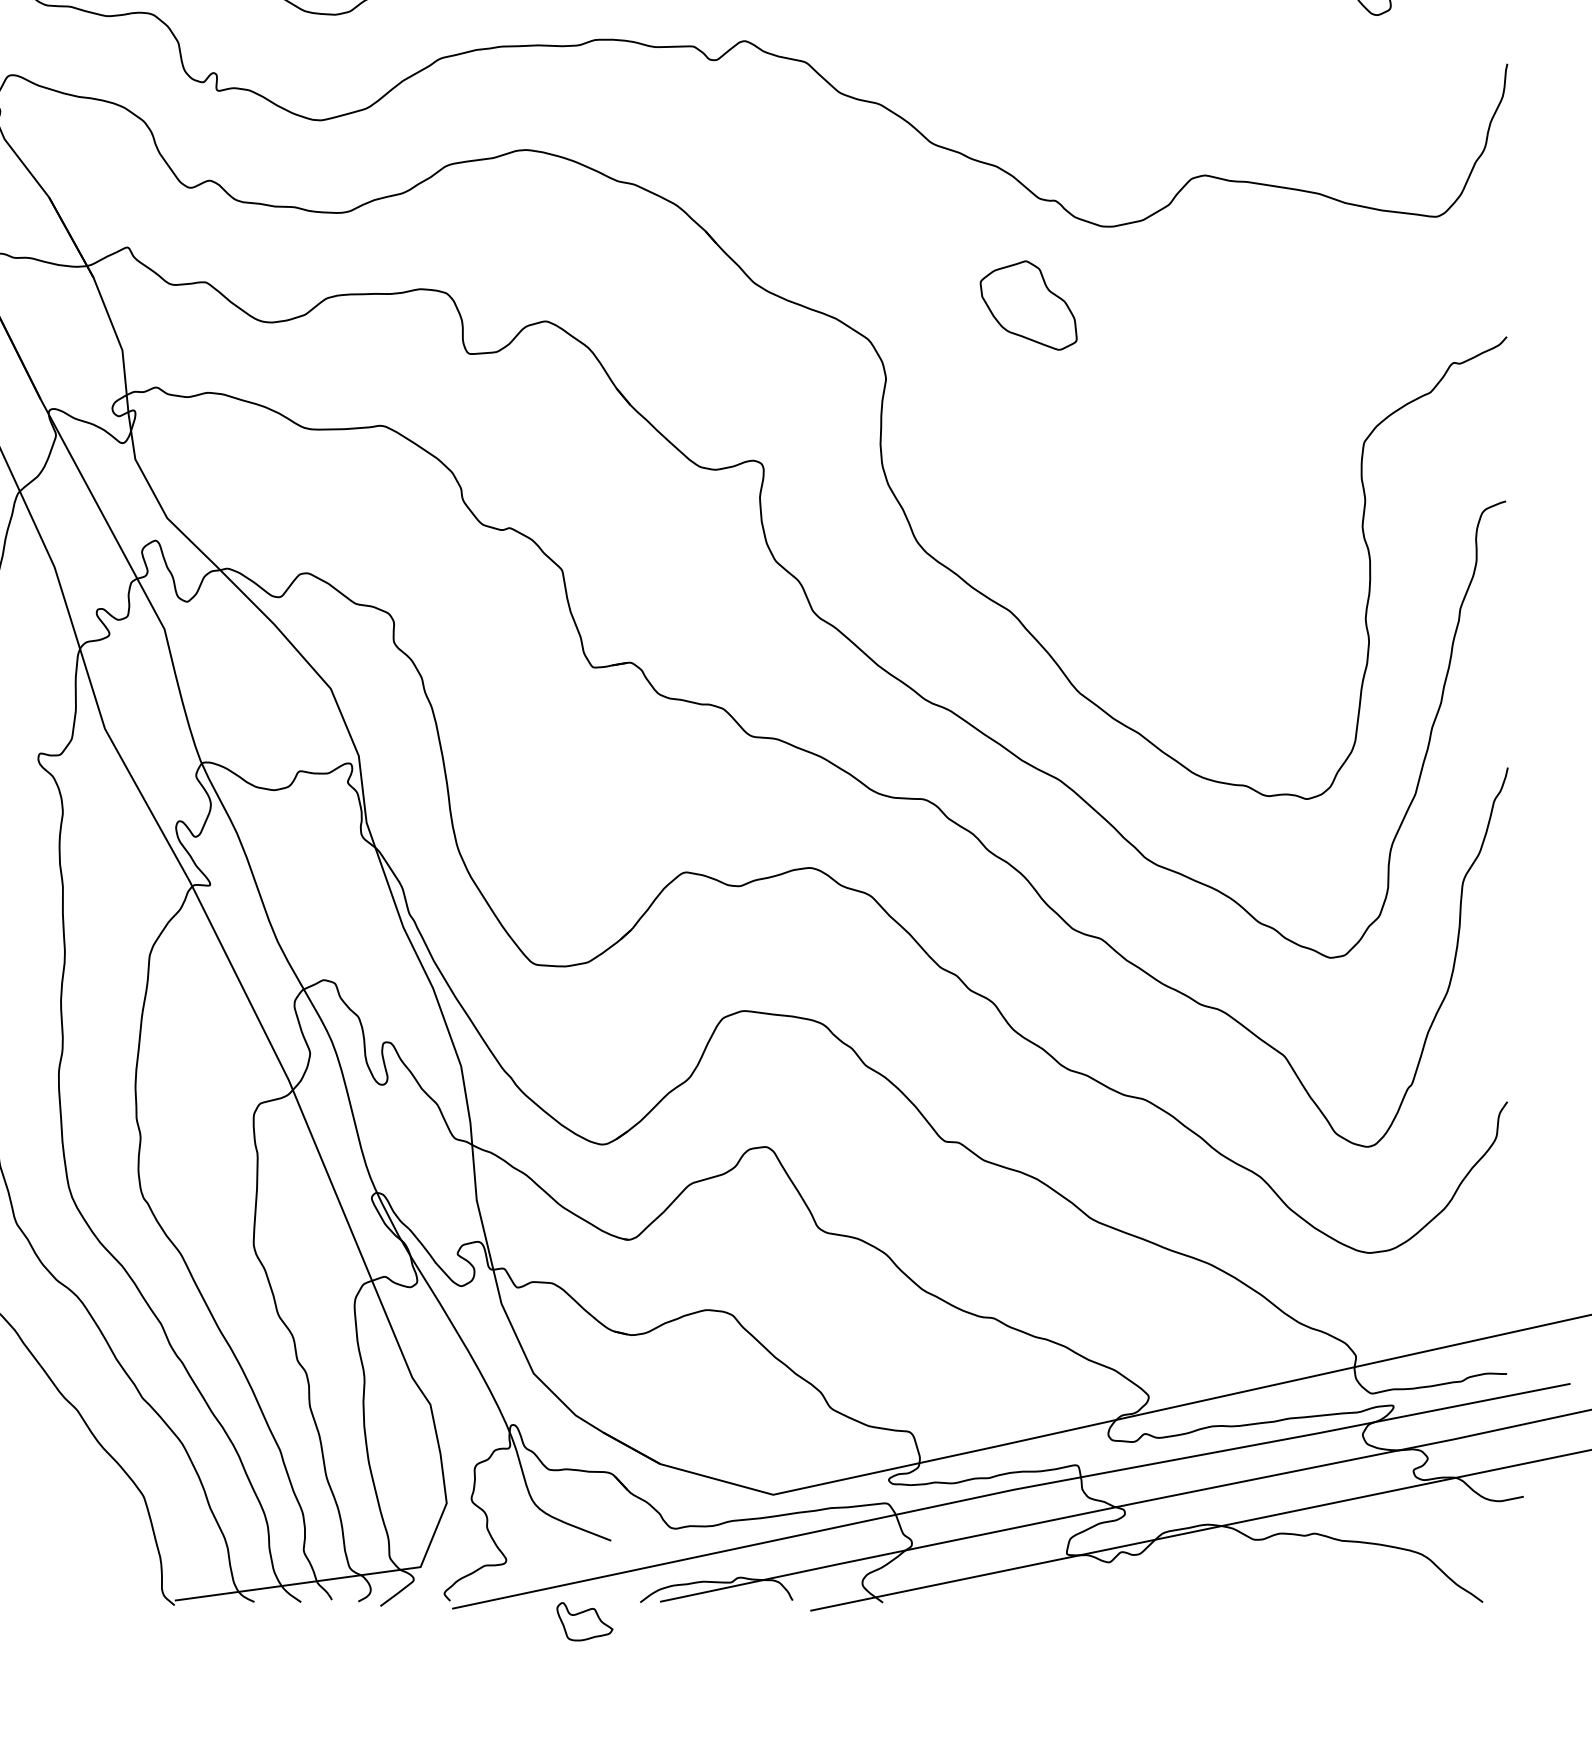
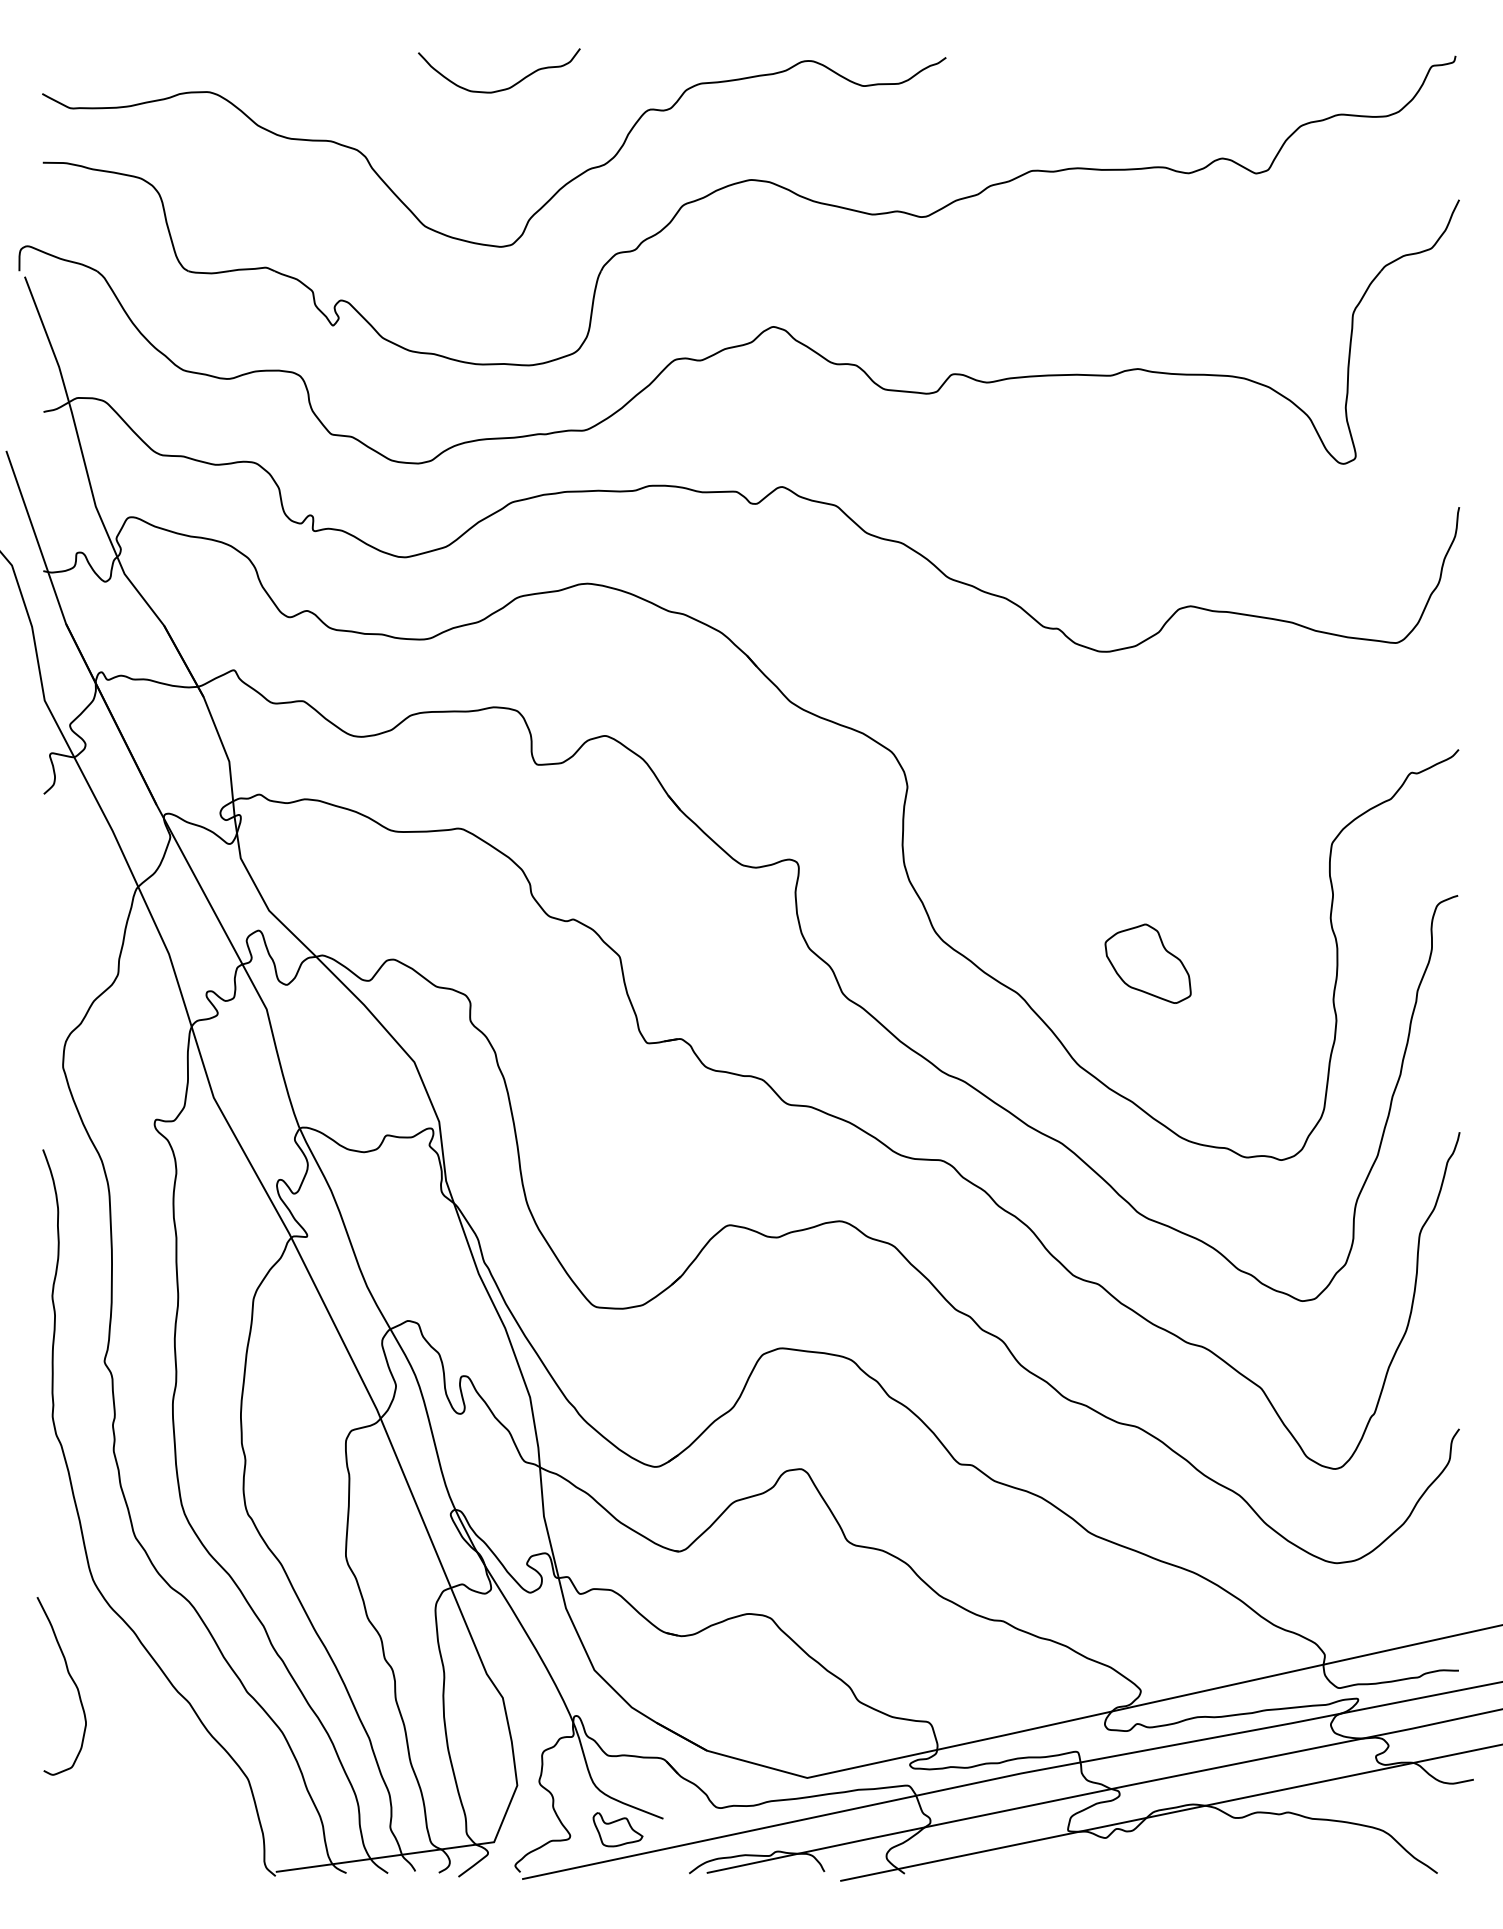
part: (1027, 305) -> (1147, 963), moved
part: (584, 1621) -> (617, 1829), moved

